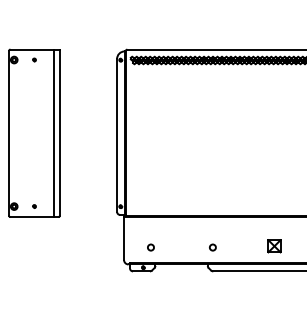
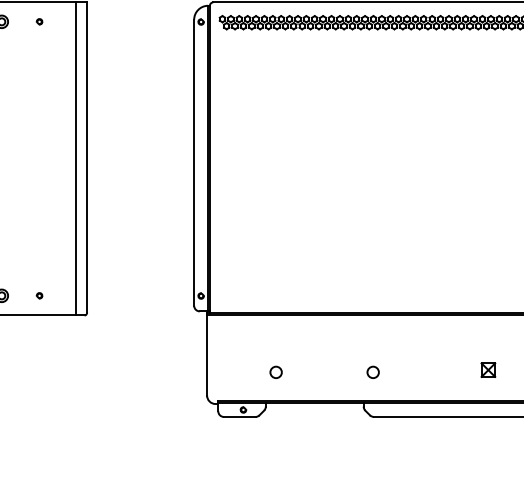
part: (274, 246) -> (488, 370), size x0.6
circle: (150, 247) -> (275, 372), moved

